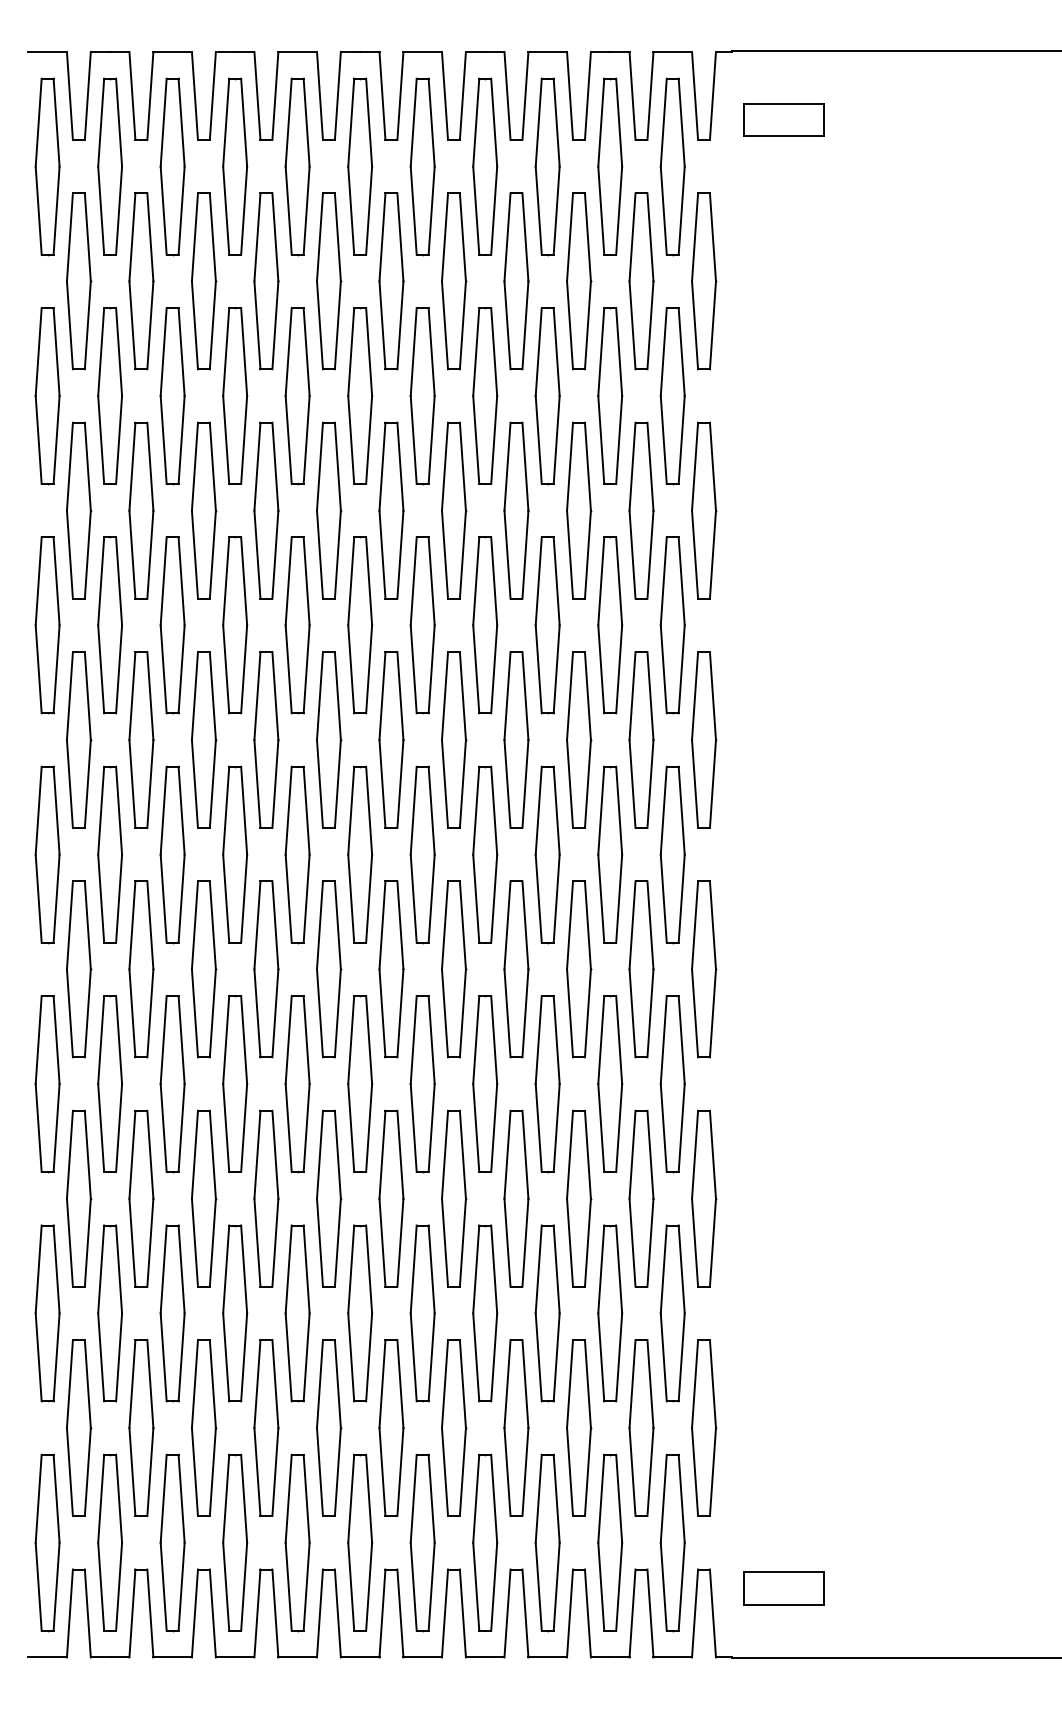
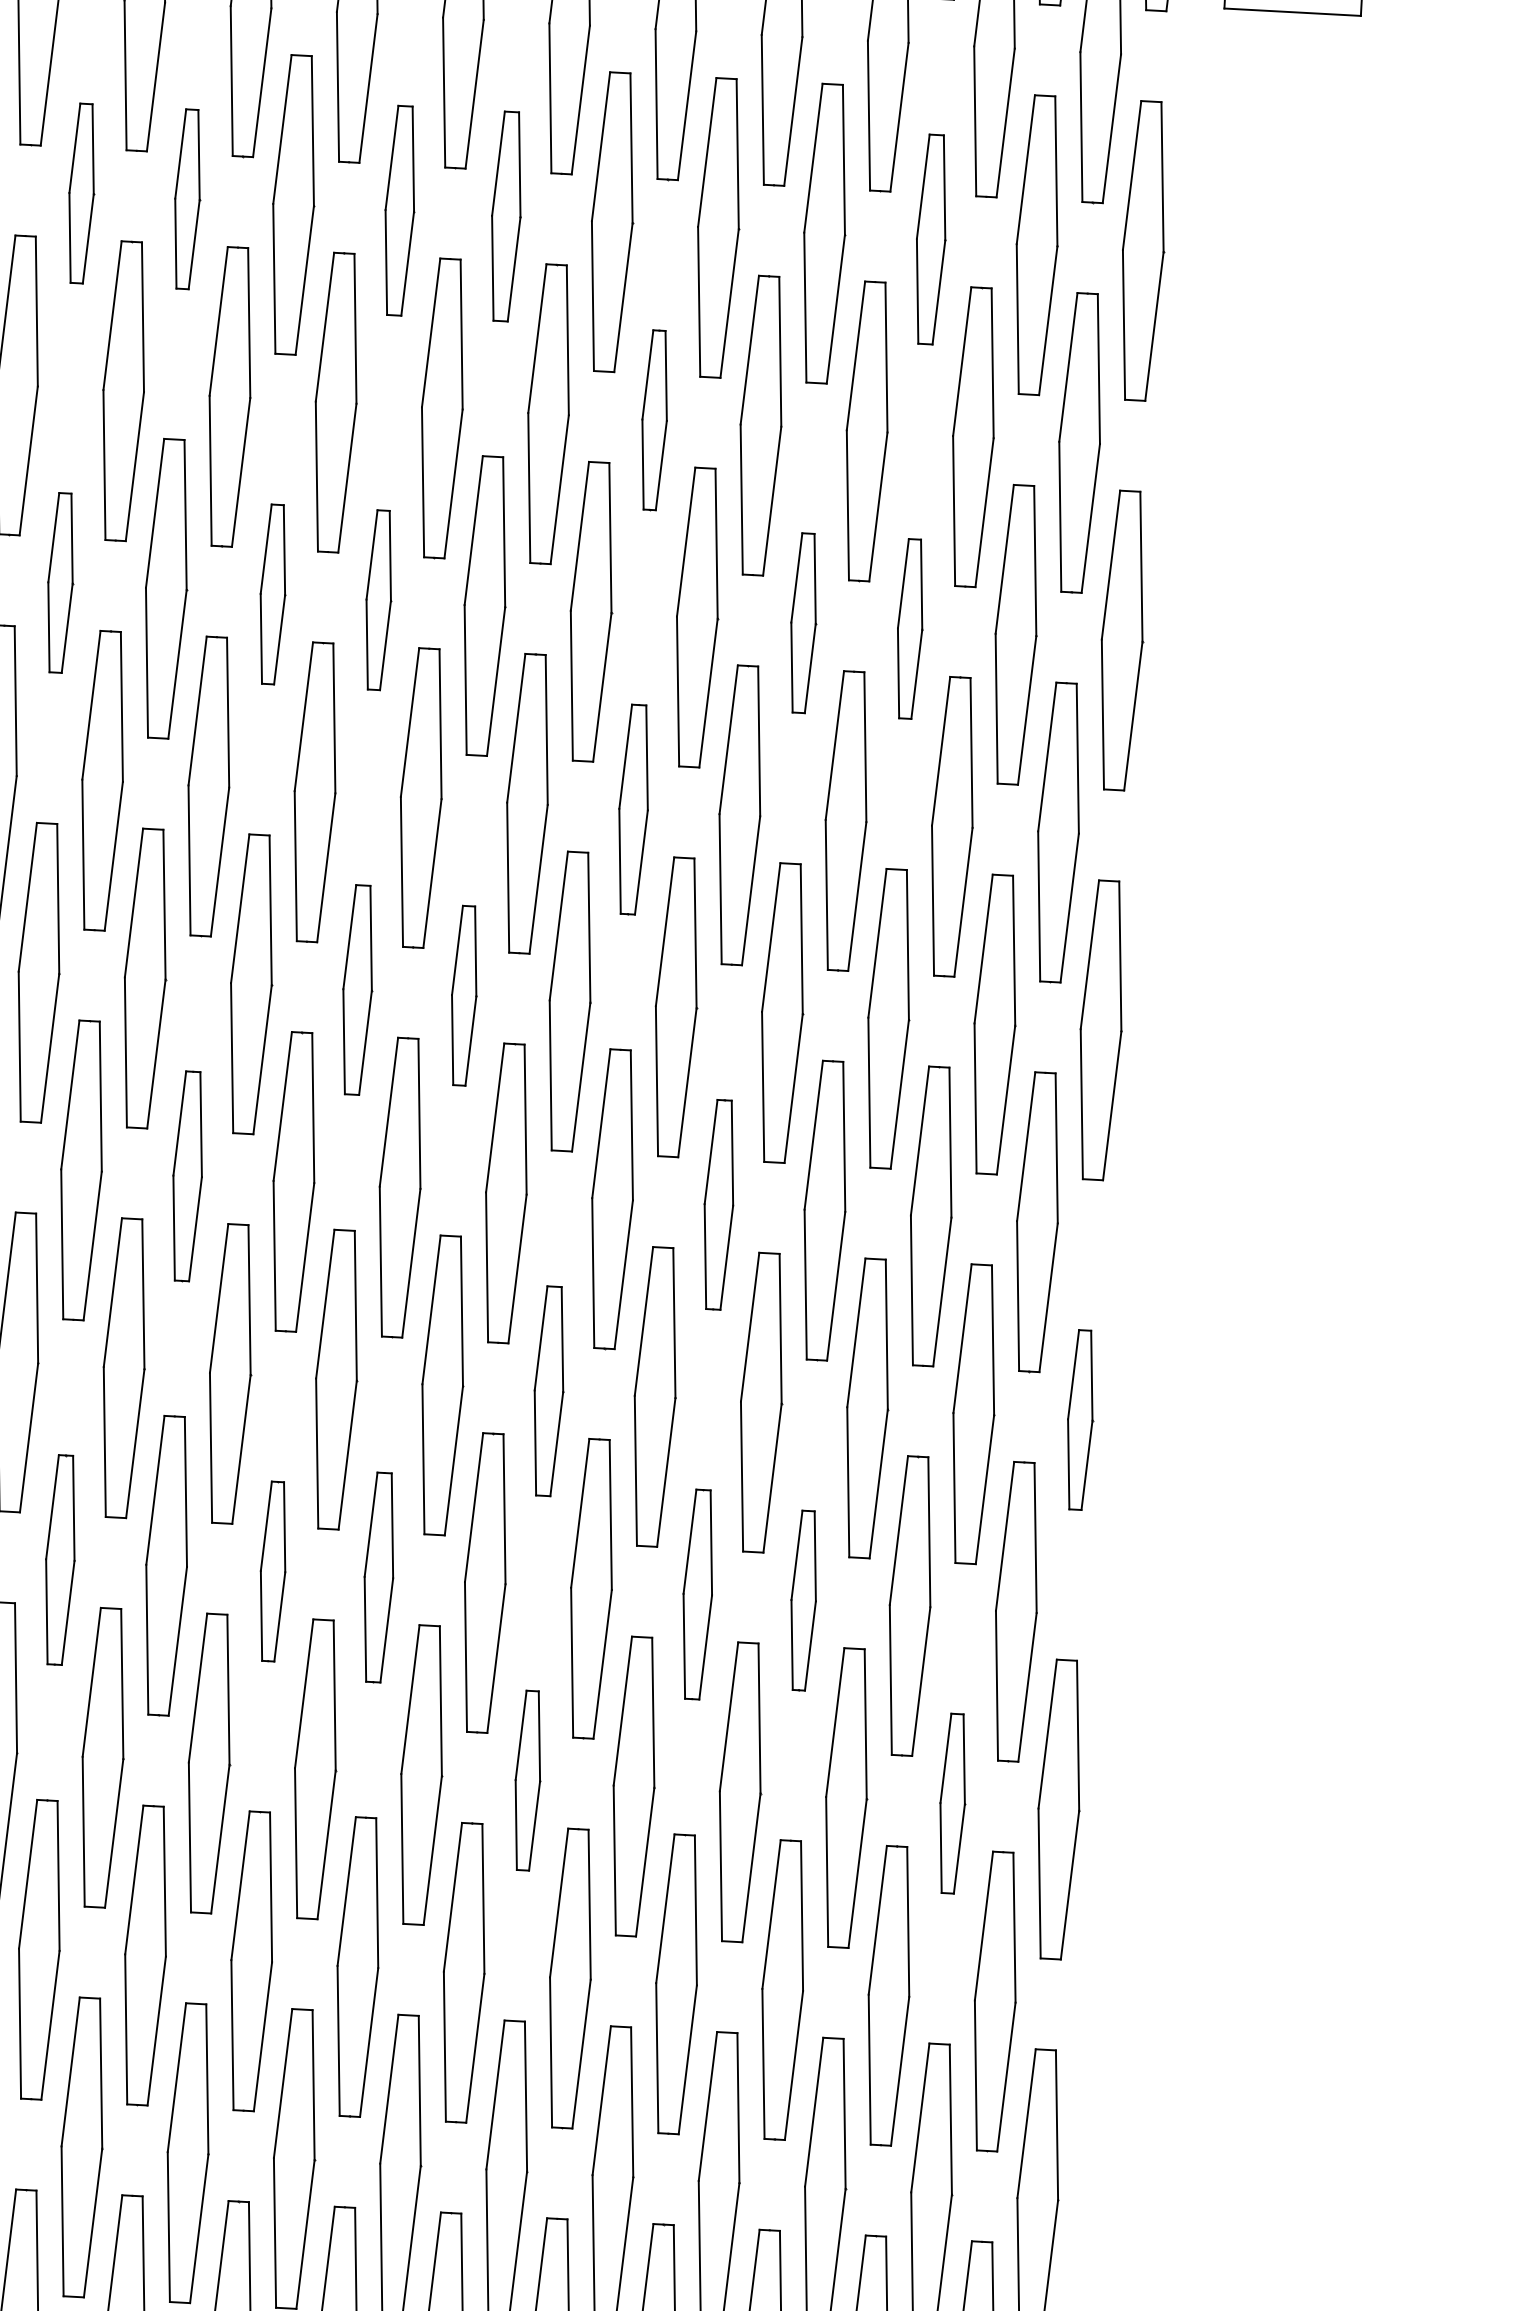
part: (79, 281) -> (82, 193), size x0.6
part: (141, 281) -> (187, 199), size x0.6
part: (266, 281) -> (399, 210), size x0.7
part: (329, 281) -> (506, 216), size x0.7
part: (579, 281) -> (931, 239), size x0.7
part: (422, 396) -> (654, 420), size x0.6
part: (79, 510) -> (61, 582), size x0.6
part: (204, 510) -> (273, 594), size x0.6
part: (266, 510) -> (378, 600), size x0.6
part: (516, 510) -> (803, 623), size x0.6
part: (579, 510) -> (910, 628), size x0.6
part: (422, 625) -> (633, 809), size x0.7
part: (266, 739) -> (357, 989), size x0.7
part: (329, 739) -> (464, 994), size x0.6
part: (172, 854) -> (187, 1175), size x0.7
part: (485, 854) -> (719, 1204), size x0.7
part: (391, 969) -> (548, 1391), size x0.7
part: (704, 969) -> (1080, 1420), size x0.6
part: (109, 1083) -> (59, 1559), size x0.7
part: (235, 1083) -> (273, 1570), size x0.6
part: (485, 1083) -> (698, 1593), size x0.7
part: (297, 1084) -> (378, 1578), size x0.7
part: (547, 1084) -> (803, 1601), size x0.6
part: (391, 1198) -> (527, 1780), size x0.6
part: (641, 1198) -> (952, 1803), size x0.6

